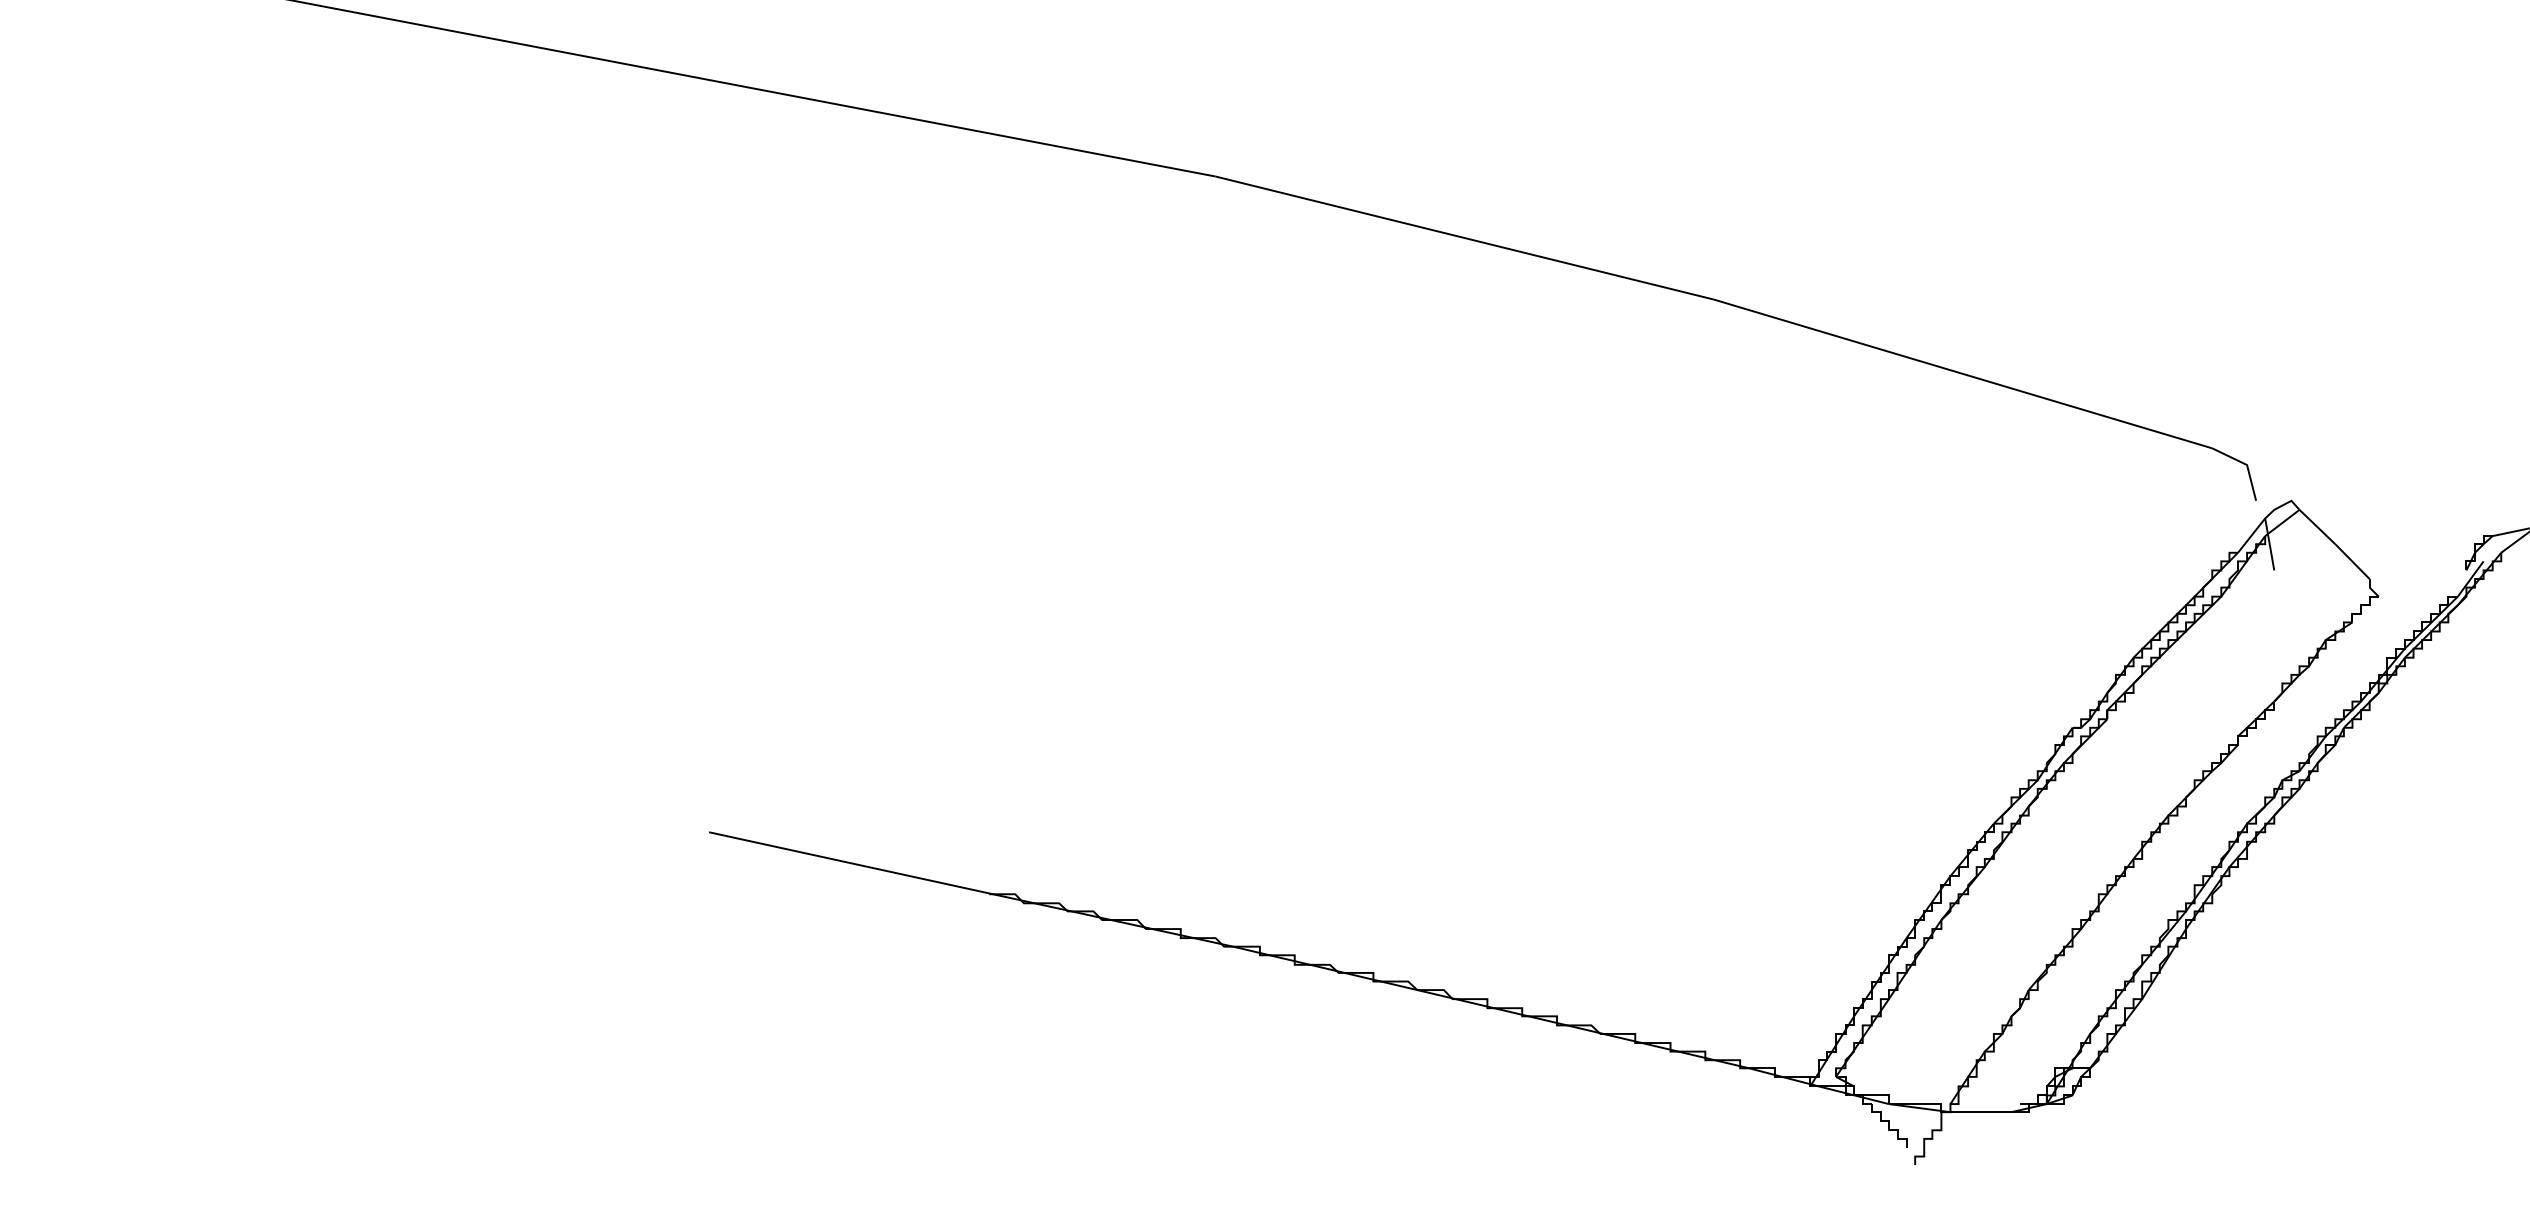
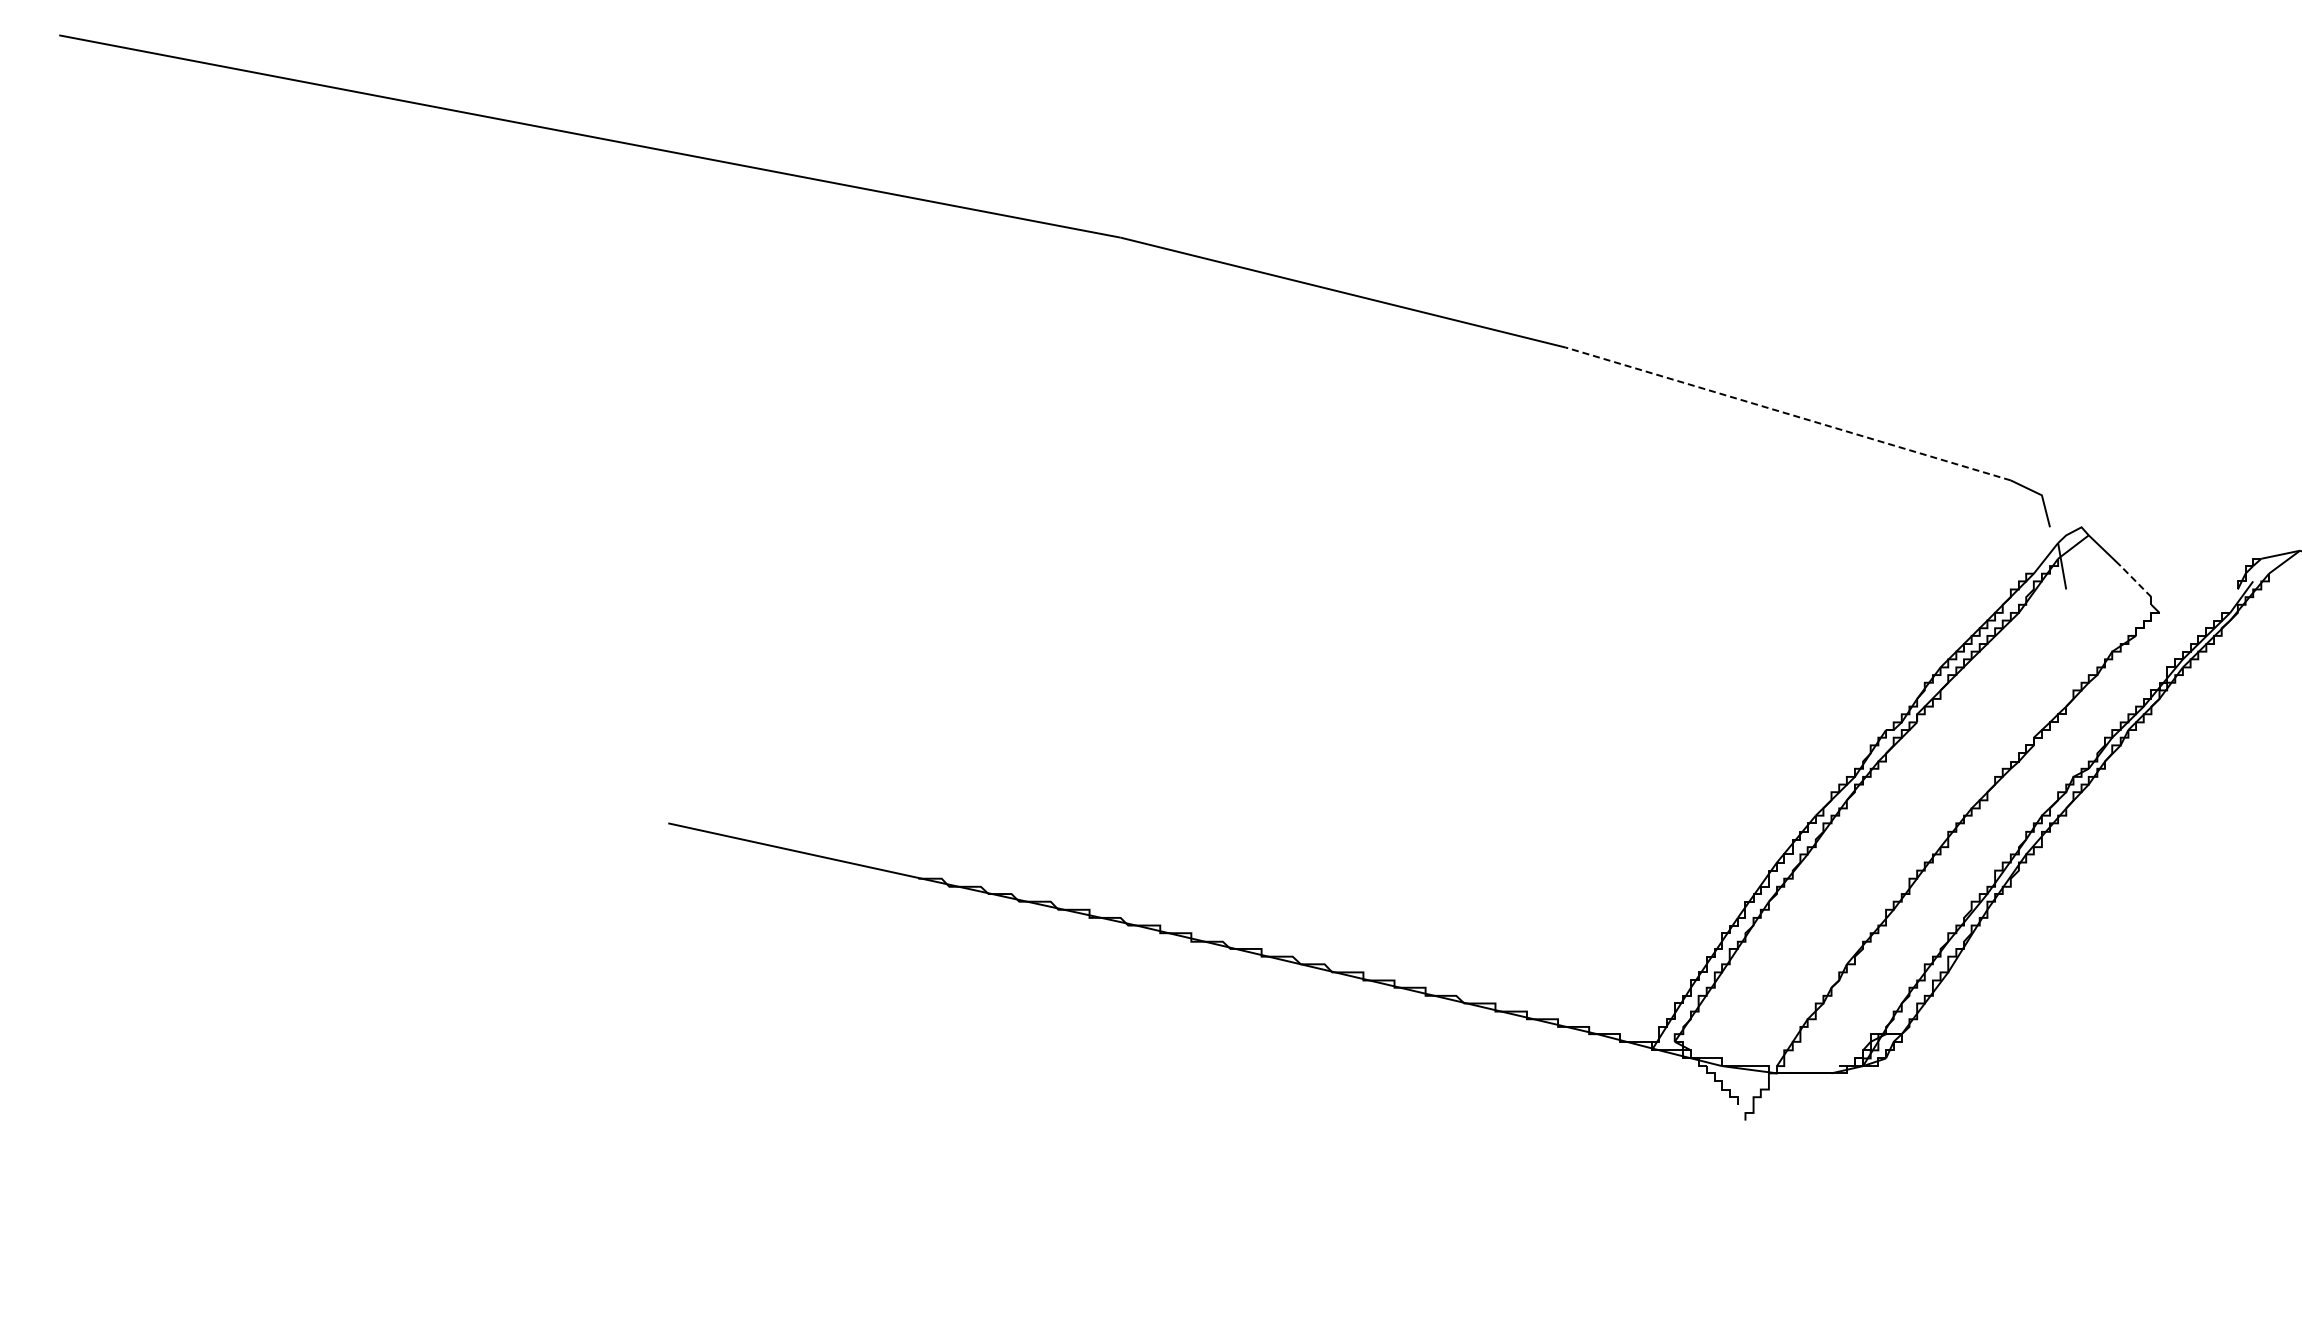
line: (1962, 373) -> (1787, 413), solid -> dashed
line: (2352, 561) -> (2136, 581), solid -> dashed

